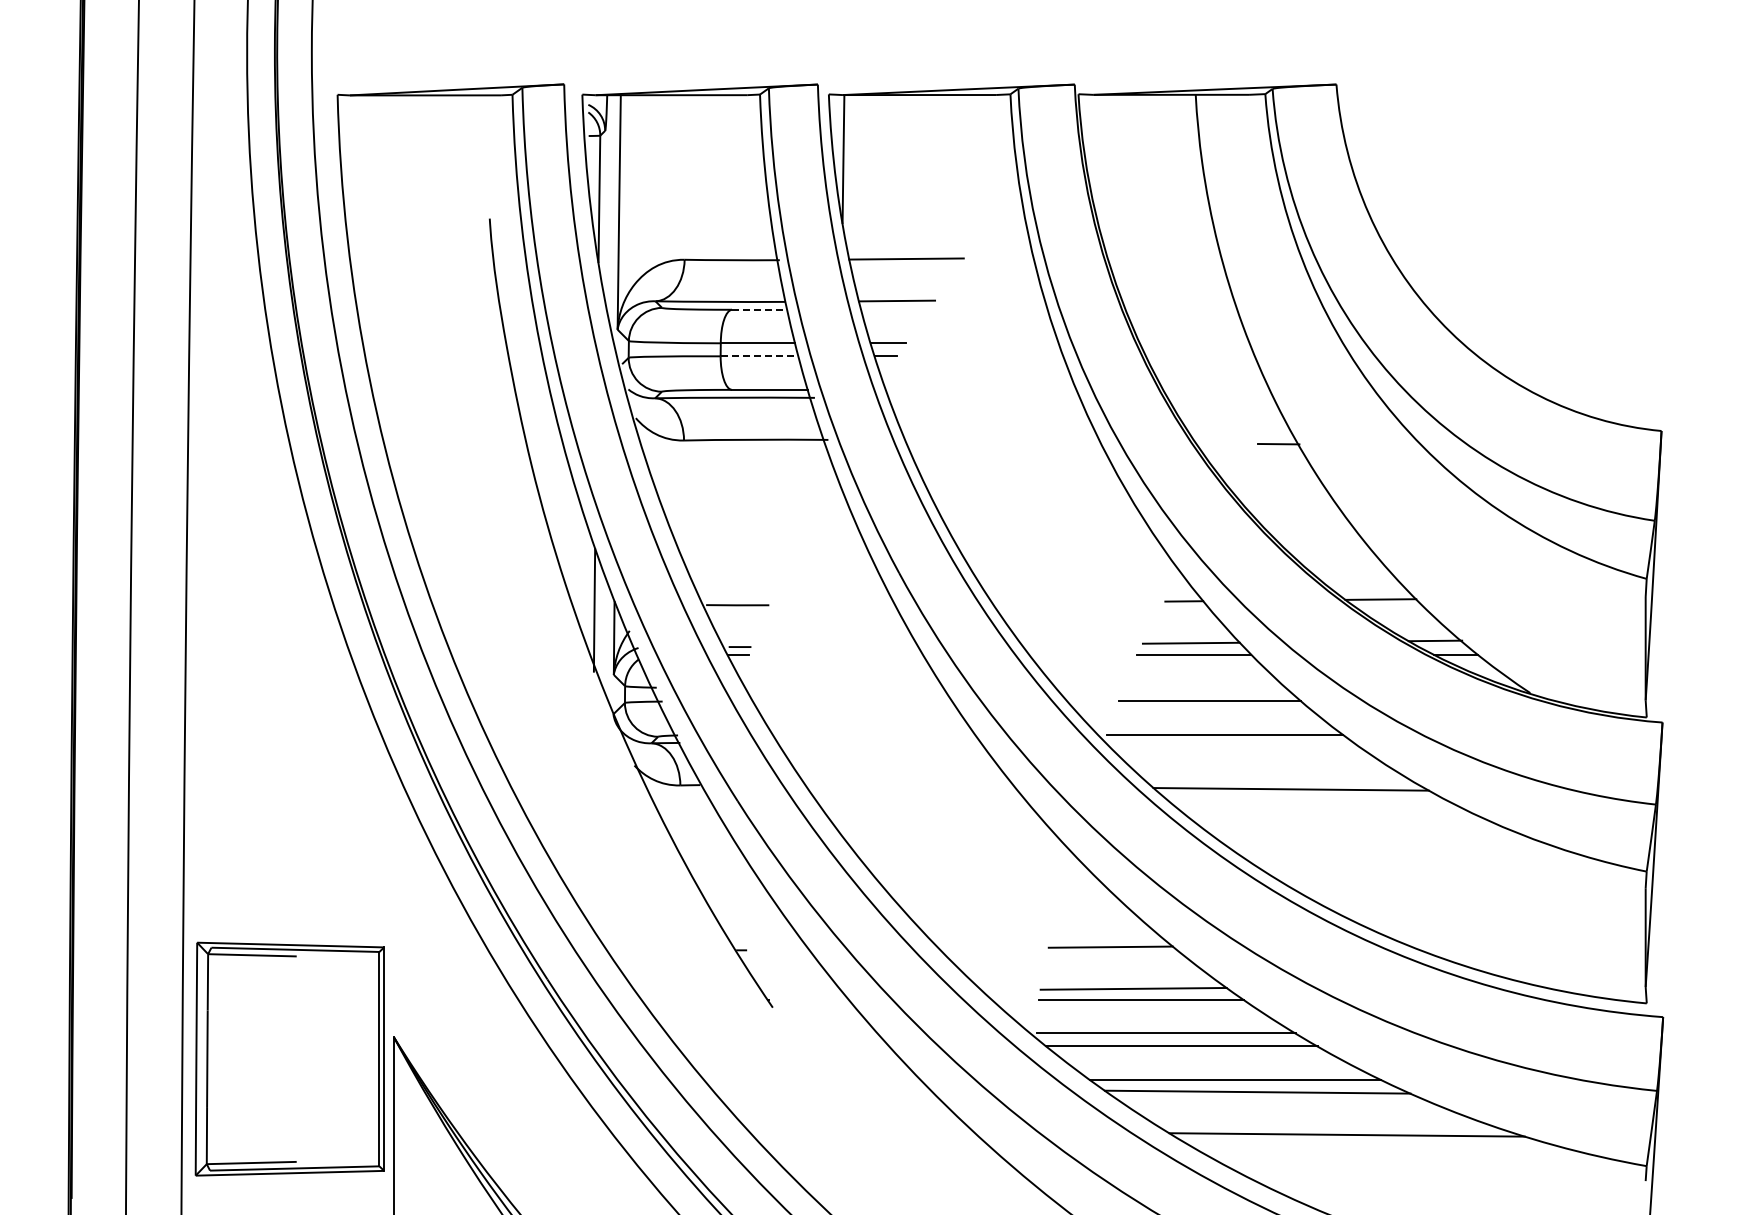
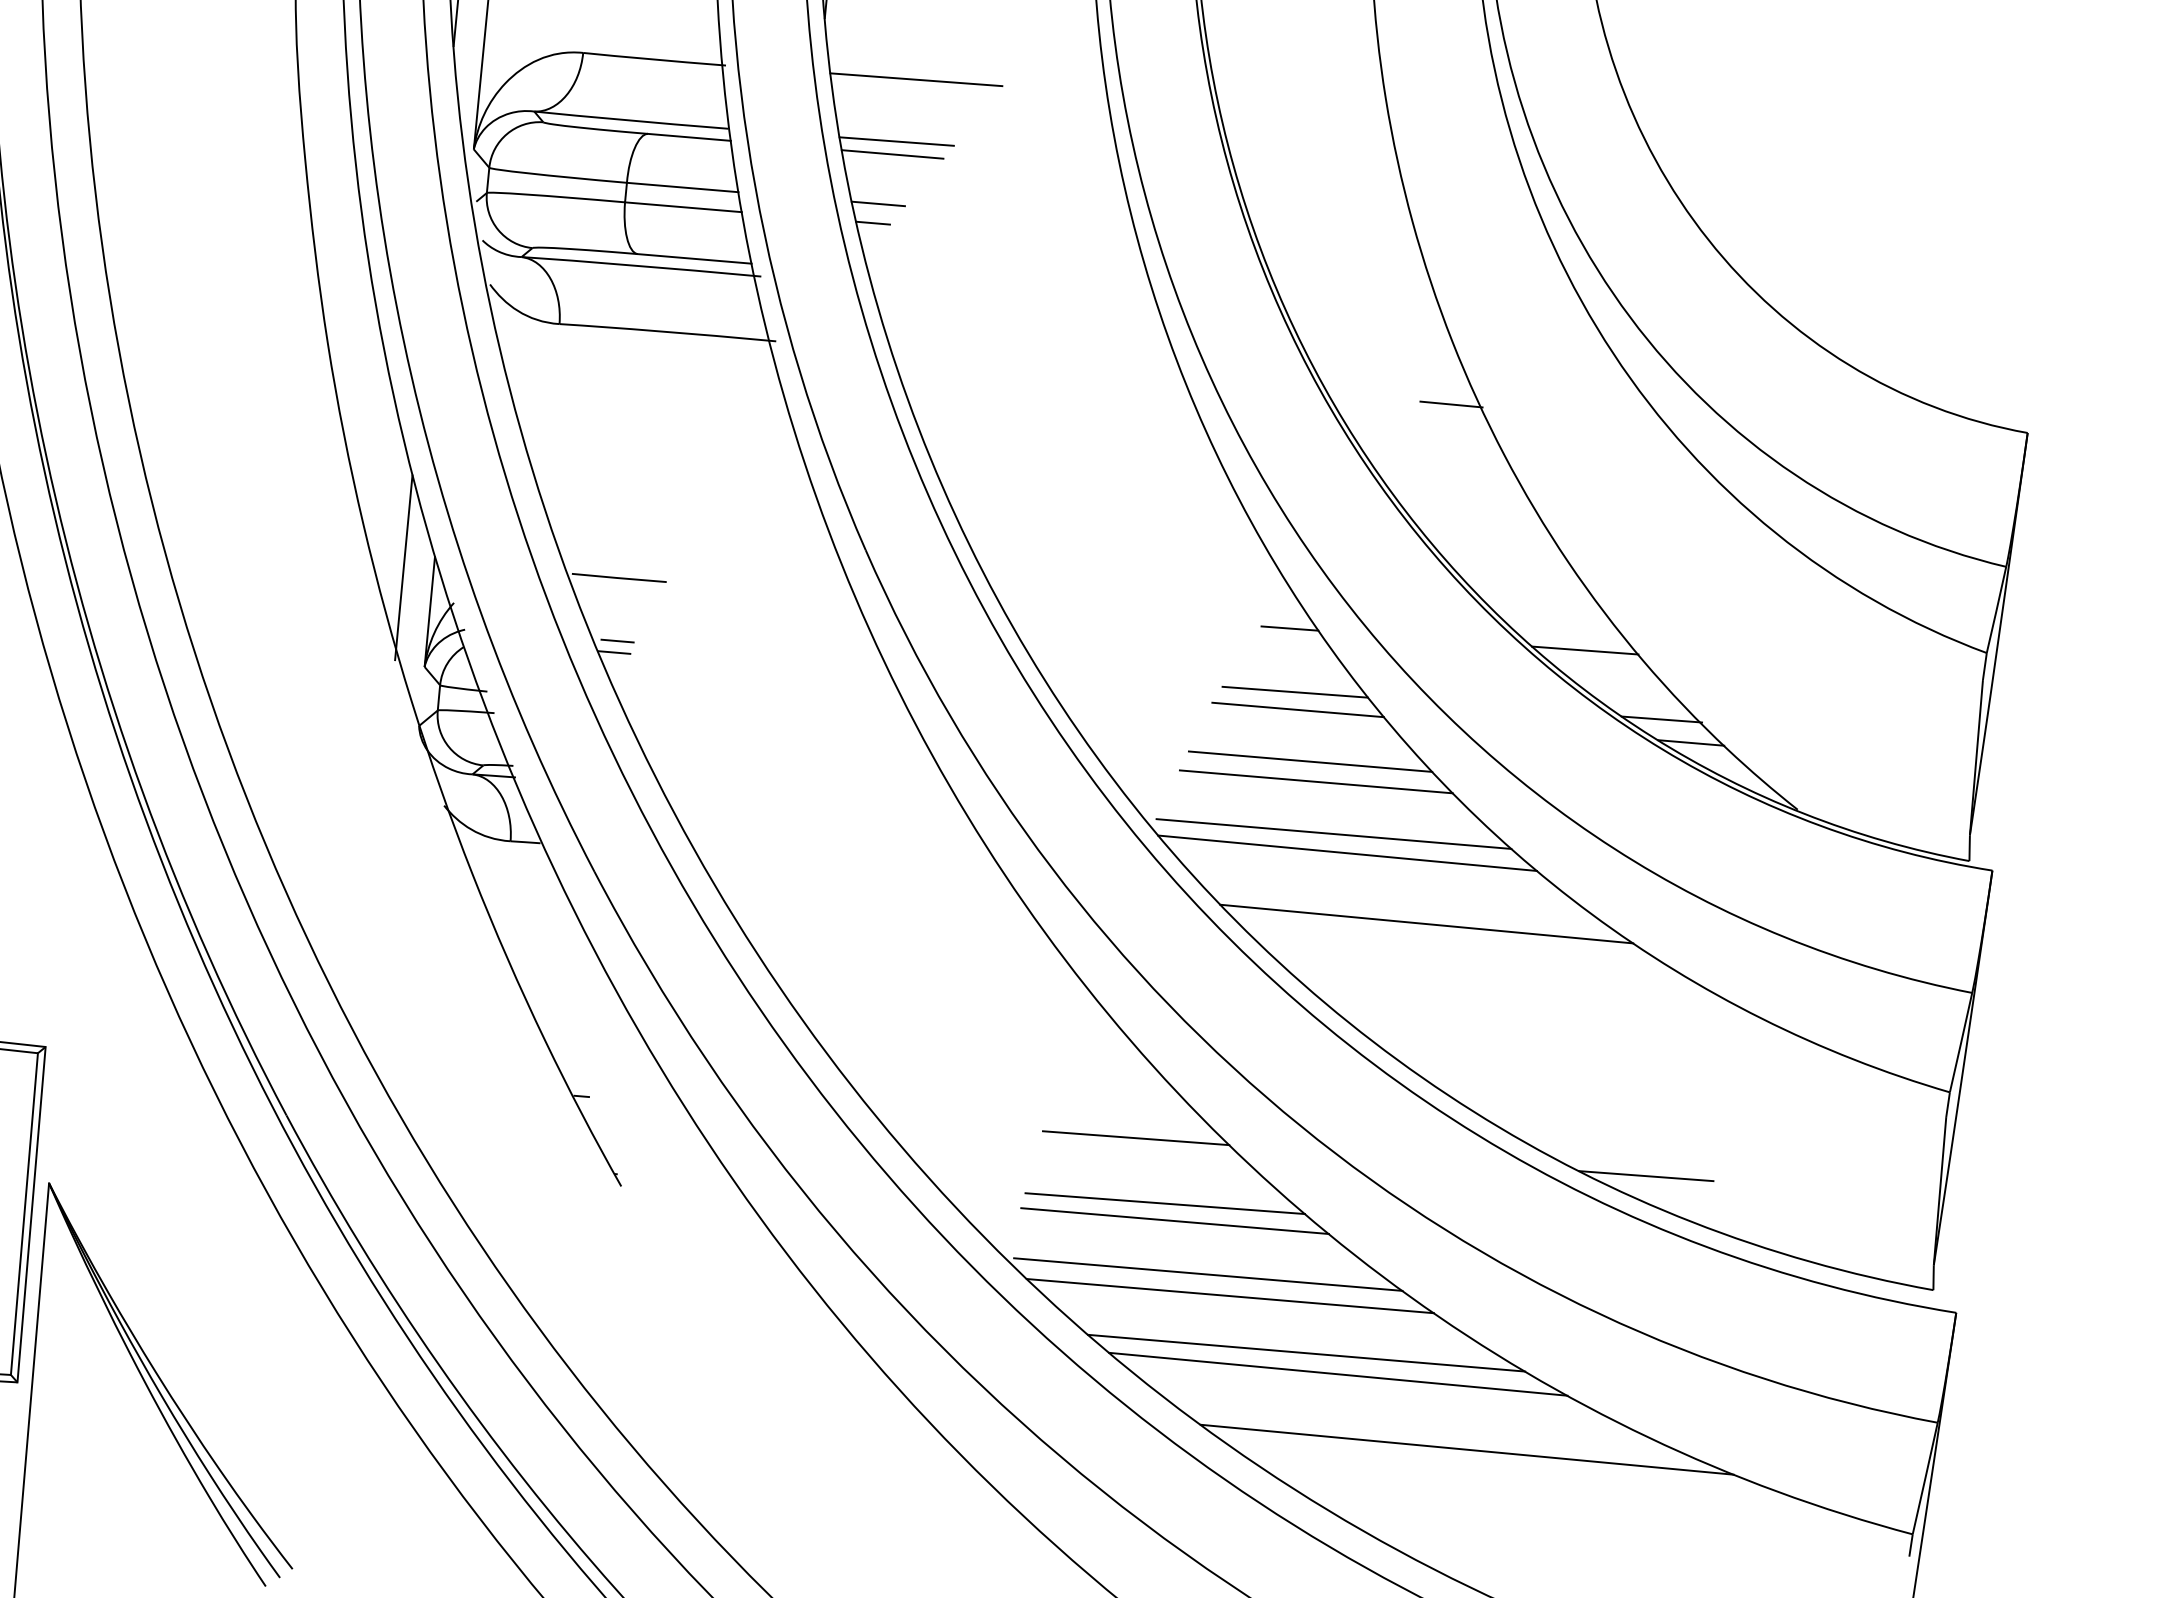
line: (759, 309) -> (689, 136), dashed -> solid
line: (894, 309) -> (891, 153), added
line: (759, 356) -> (683, 207), dashed -> solid
line: (1205, 688) -> (1310, 761), added
line: (1234, 746) -> (1347, 852), added
line: (1450, 943) -> (1646, 1175), added

